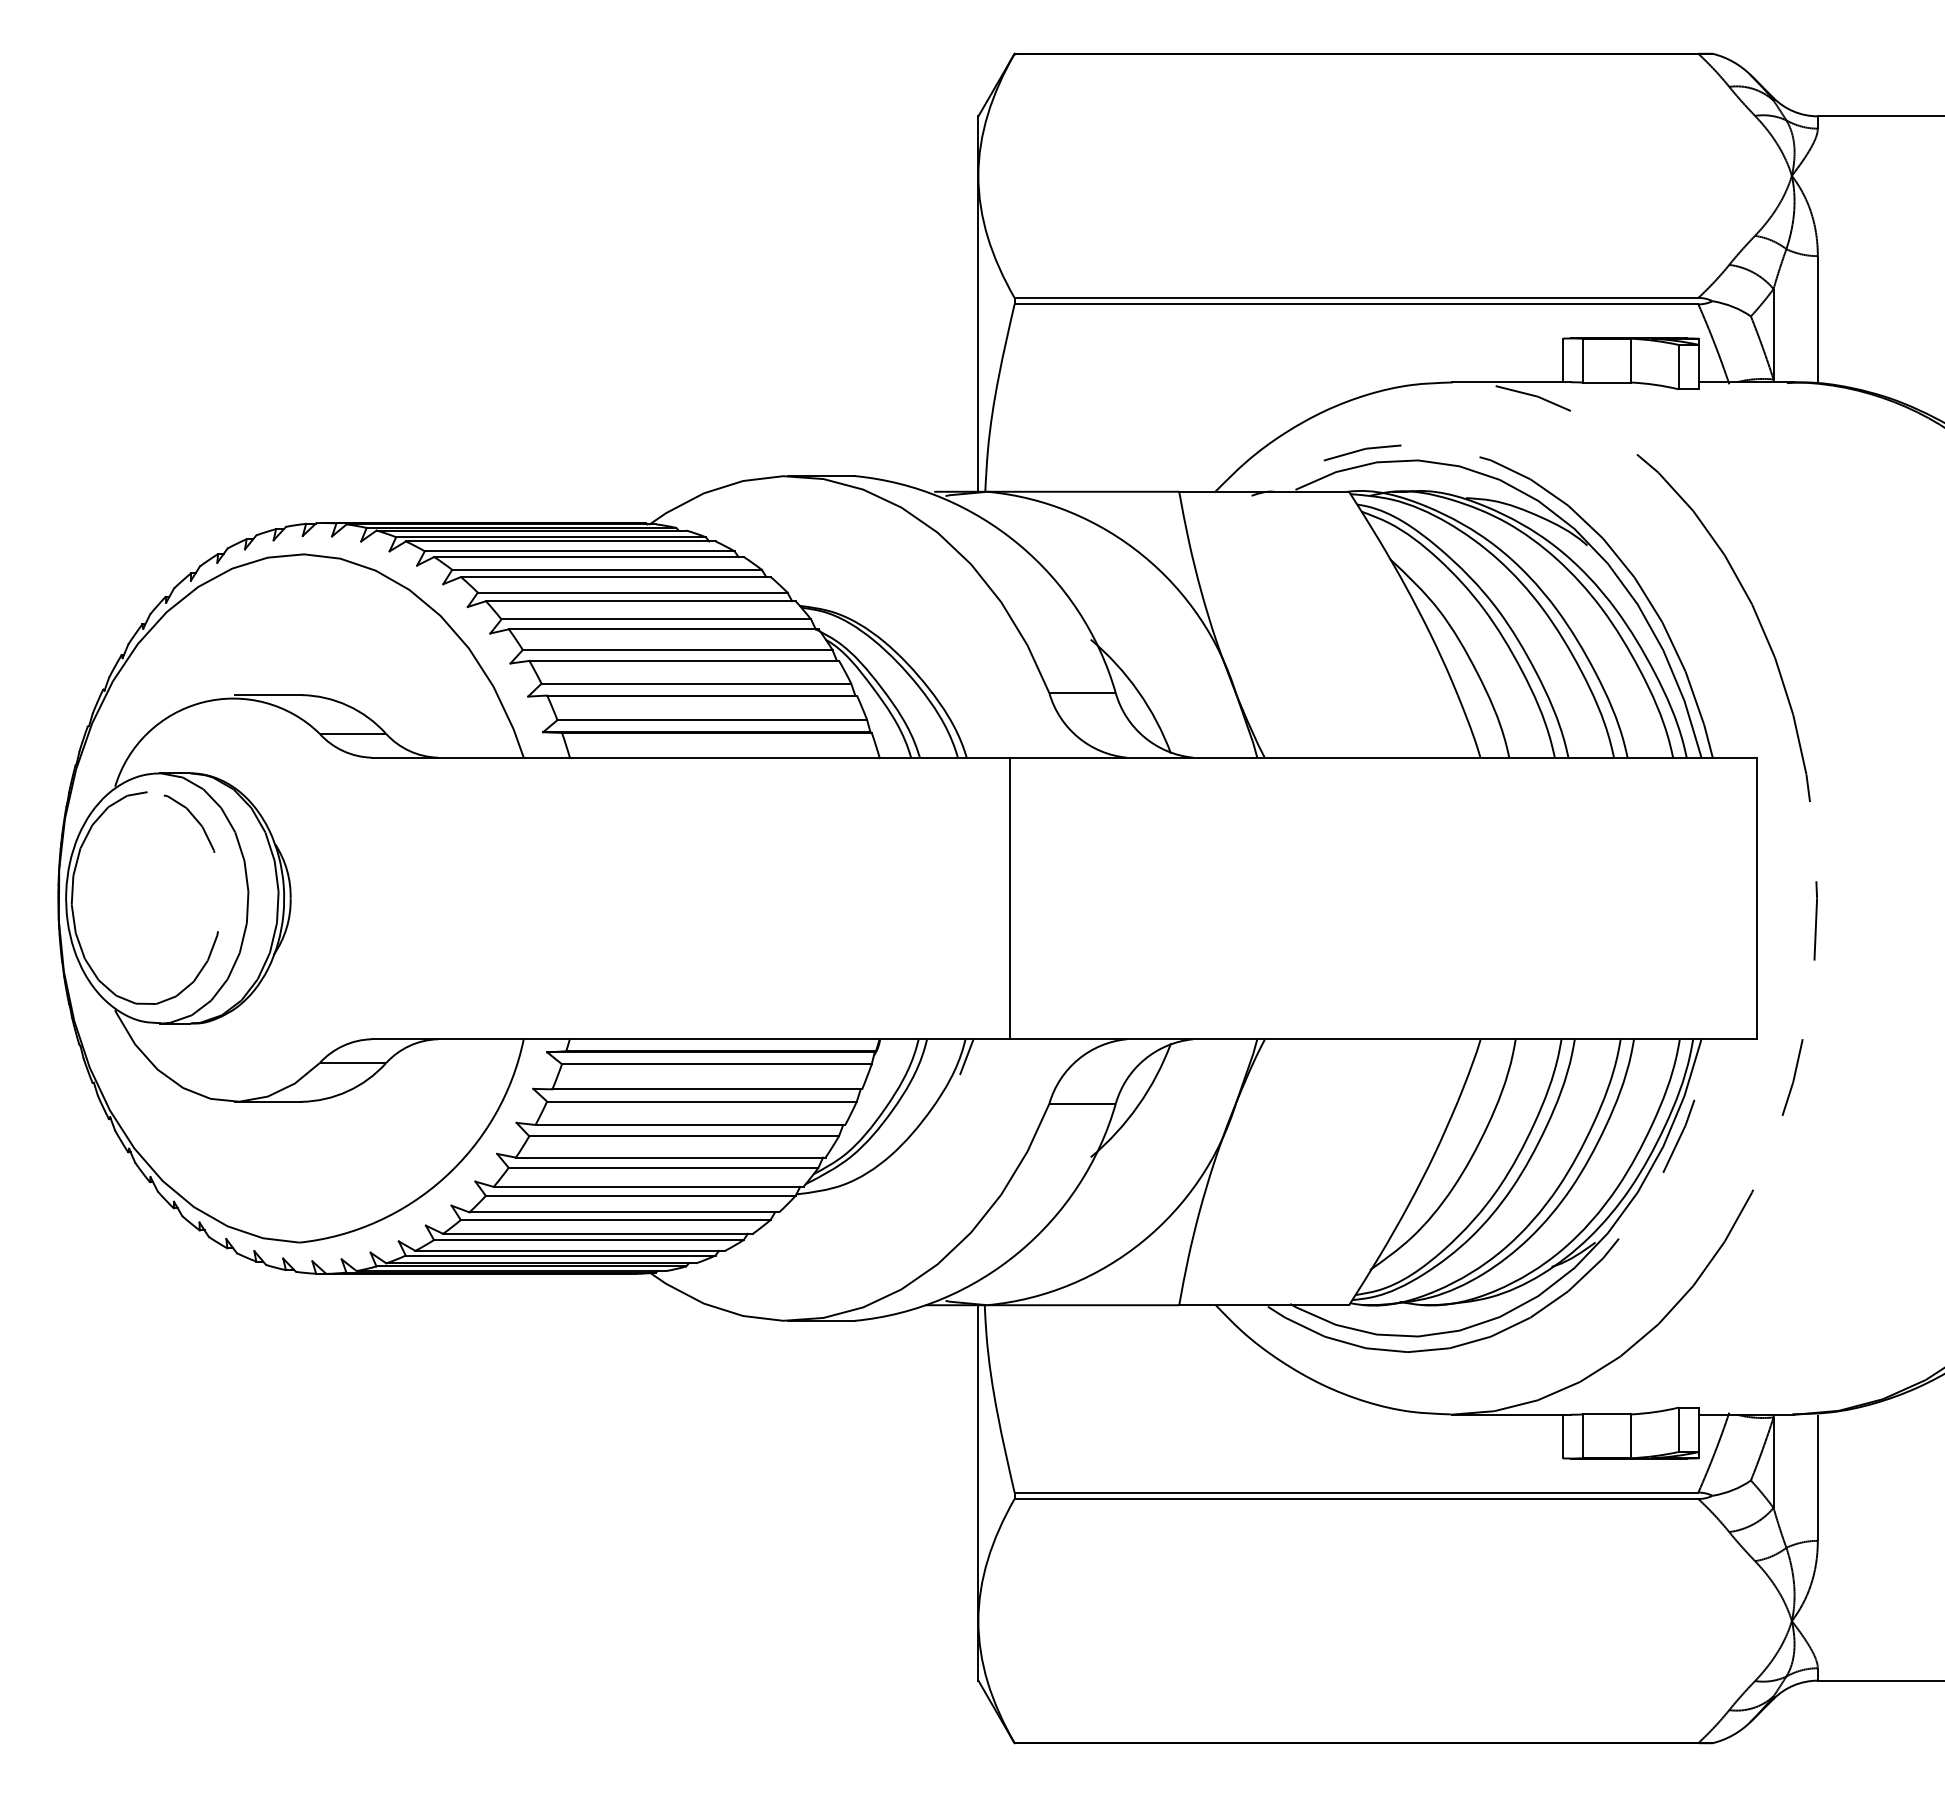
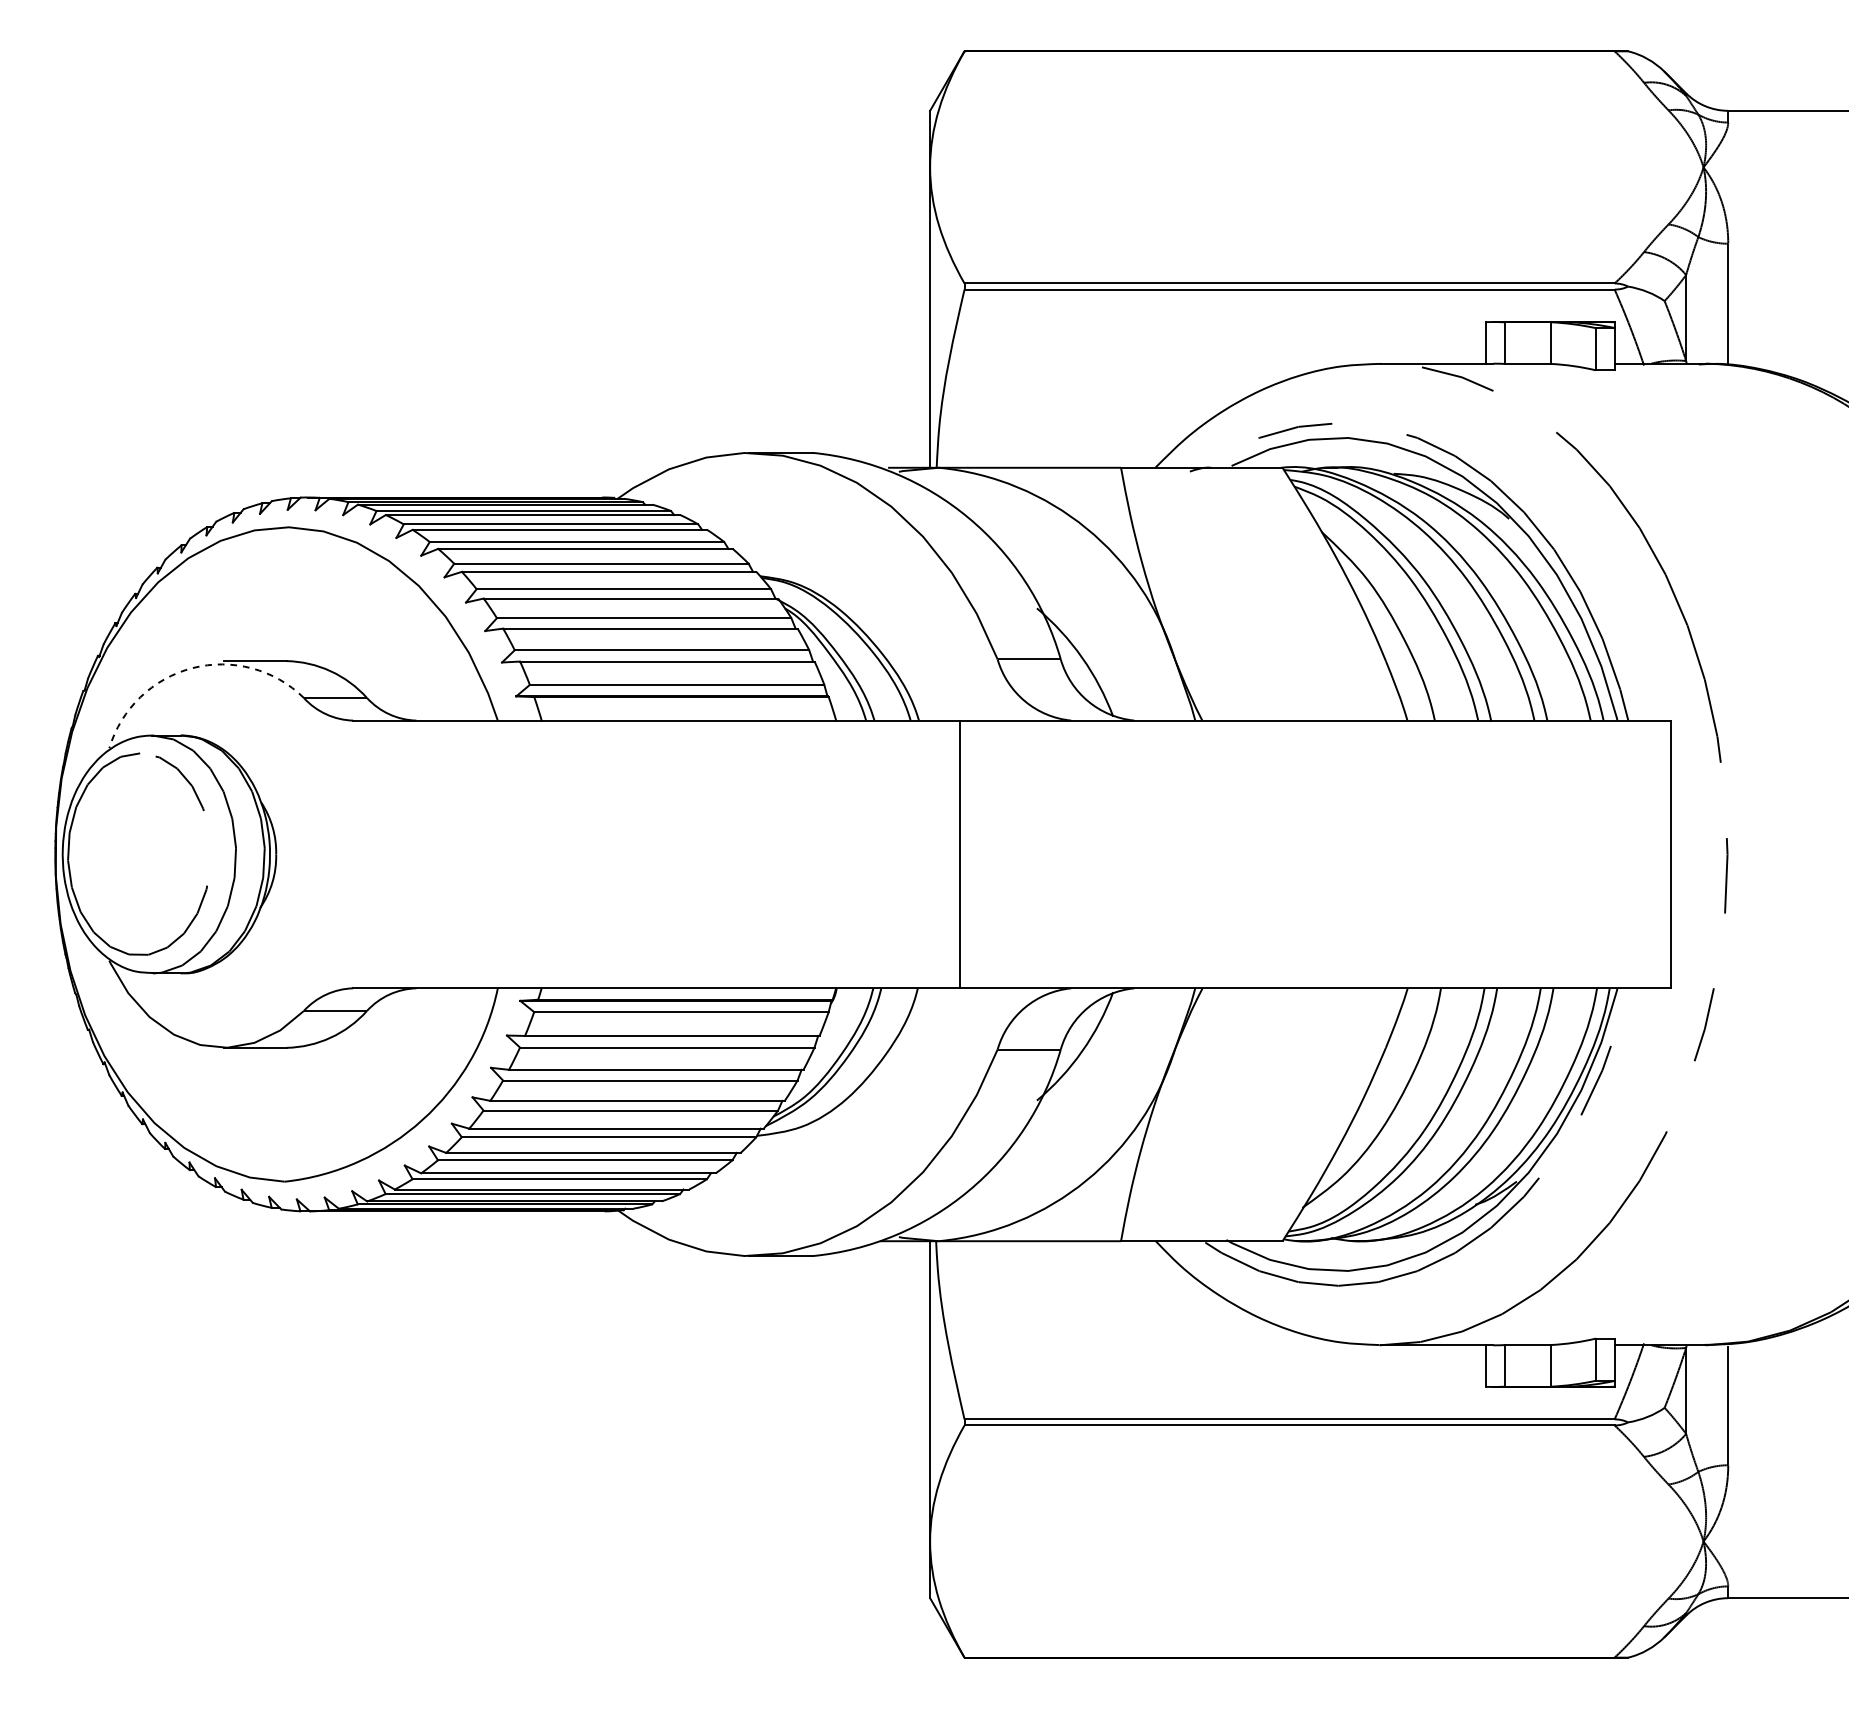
arc: (202, 702) -> (192, 668), solid -> dashed
line: (966, 1056) -> (918, 1004), removed

